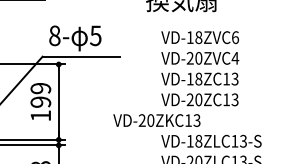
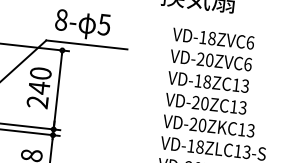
text: (235, 57) -> (248, 63), VD-20ZVC4 -> VD-20ZVC6
text: (40, 101) -> (38, 87), 199 -> 240
text: (156, 120) -> (208, 125), moved

